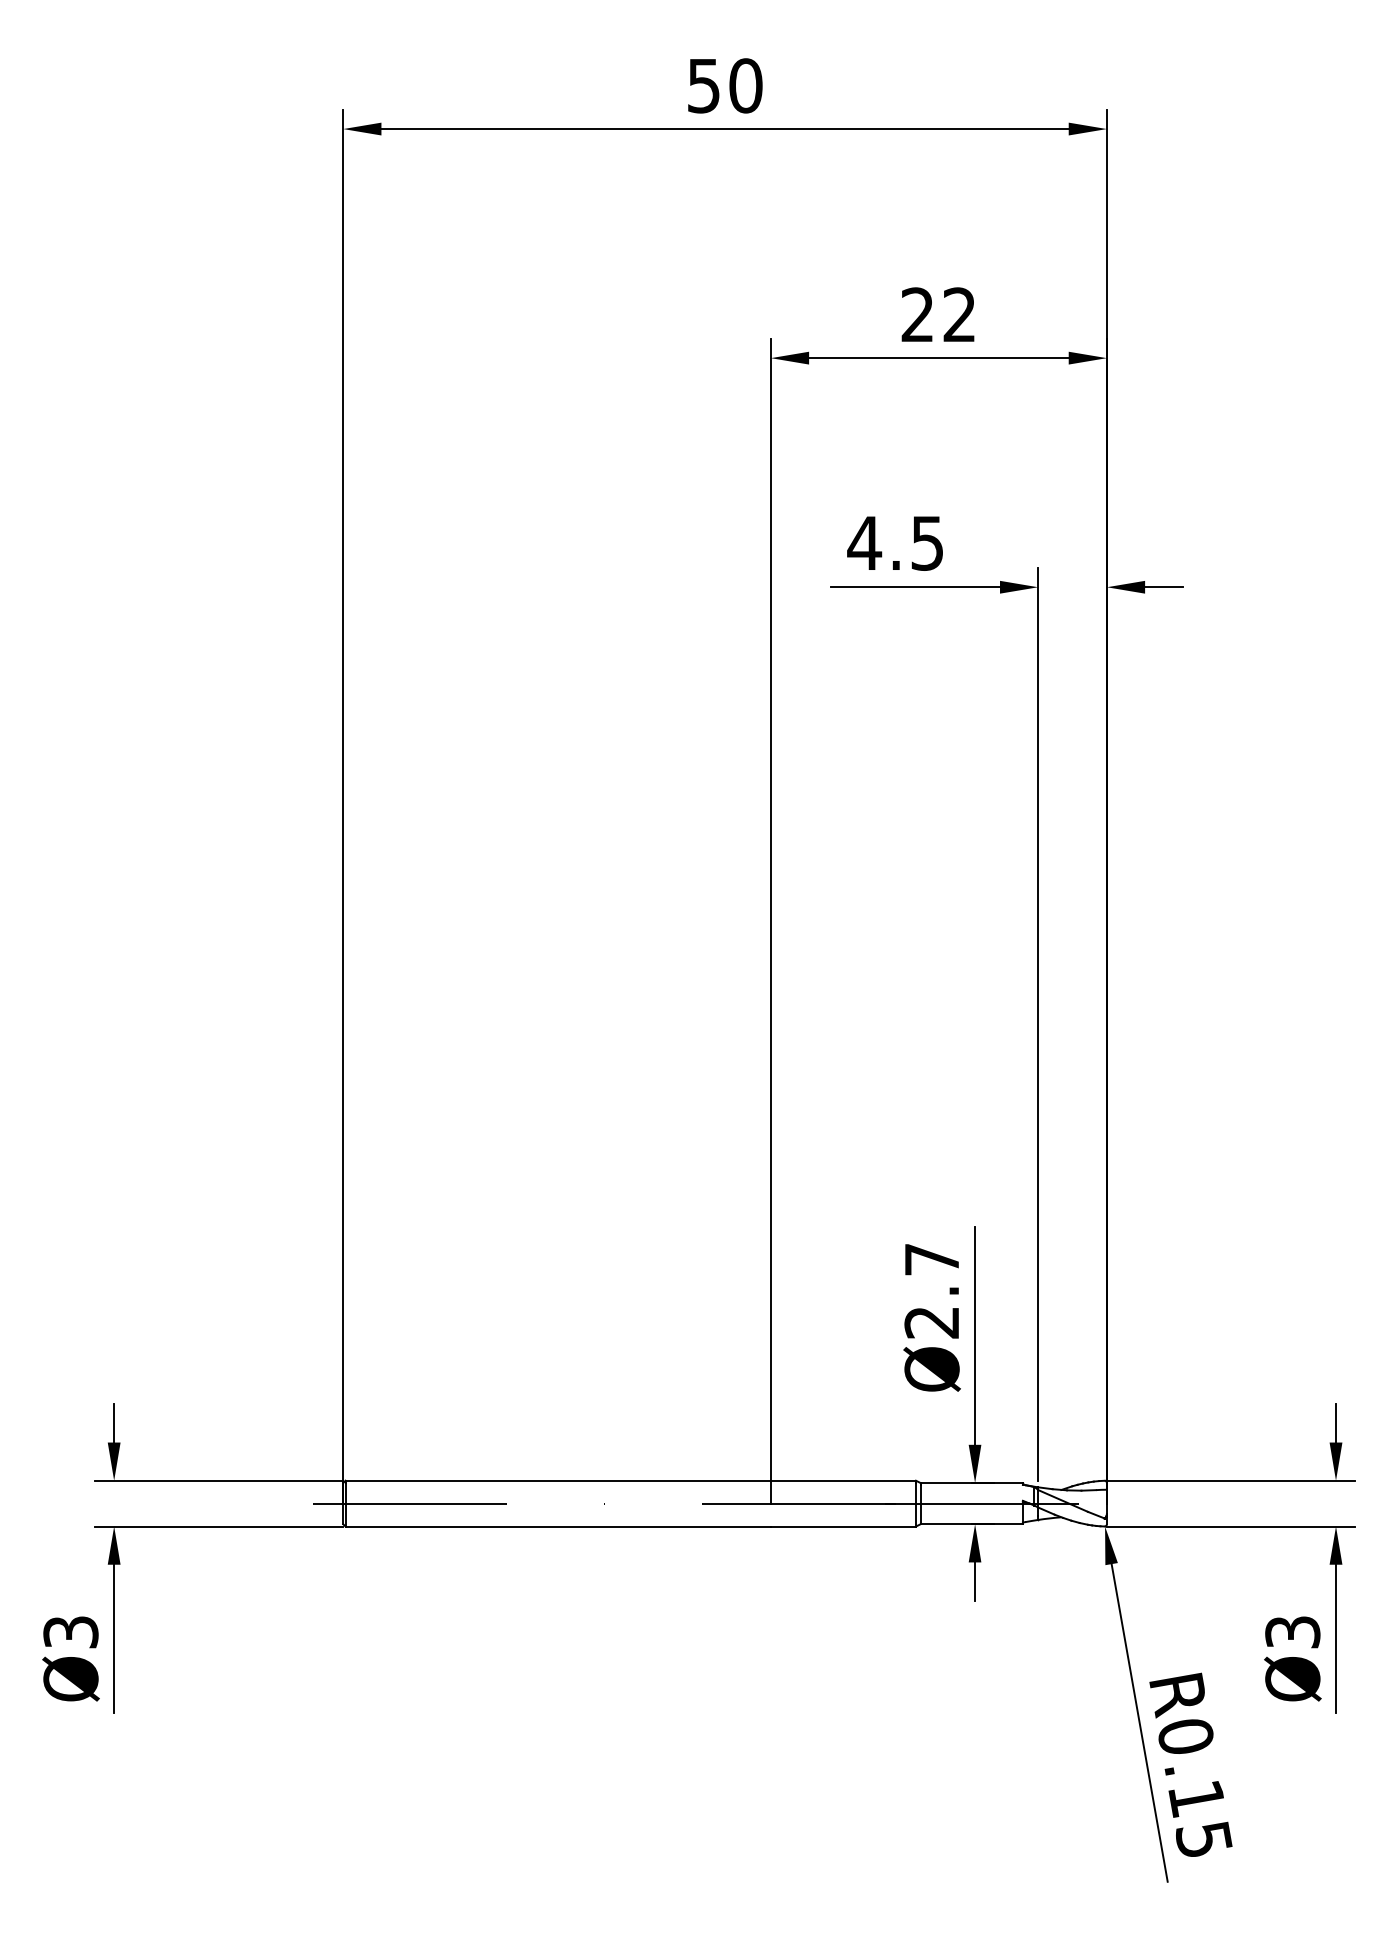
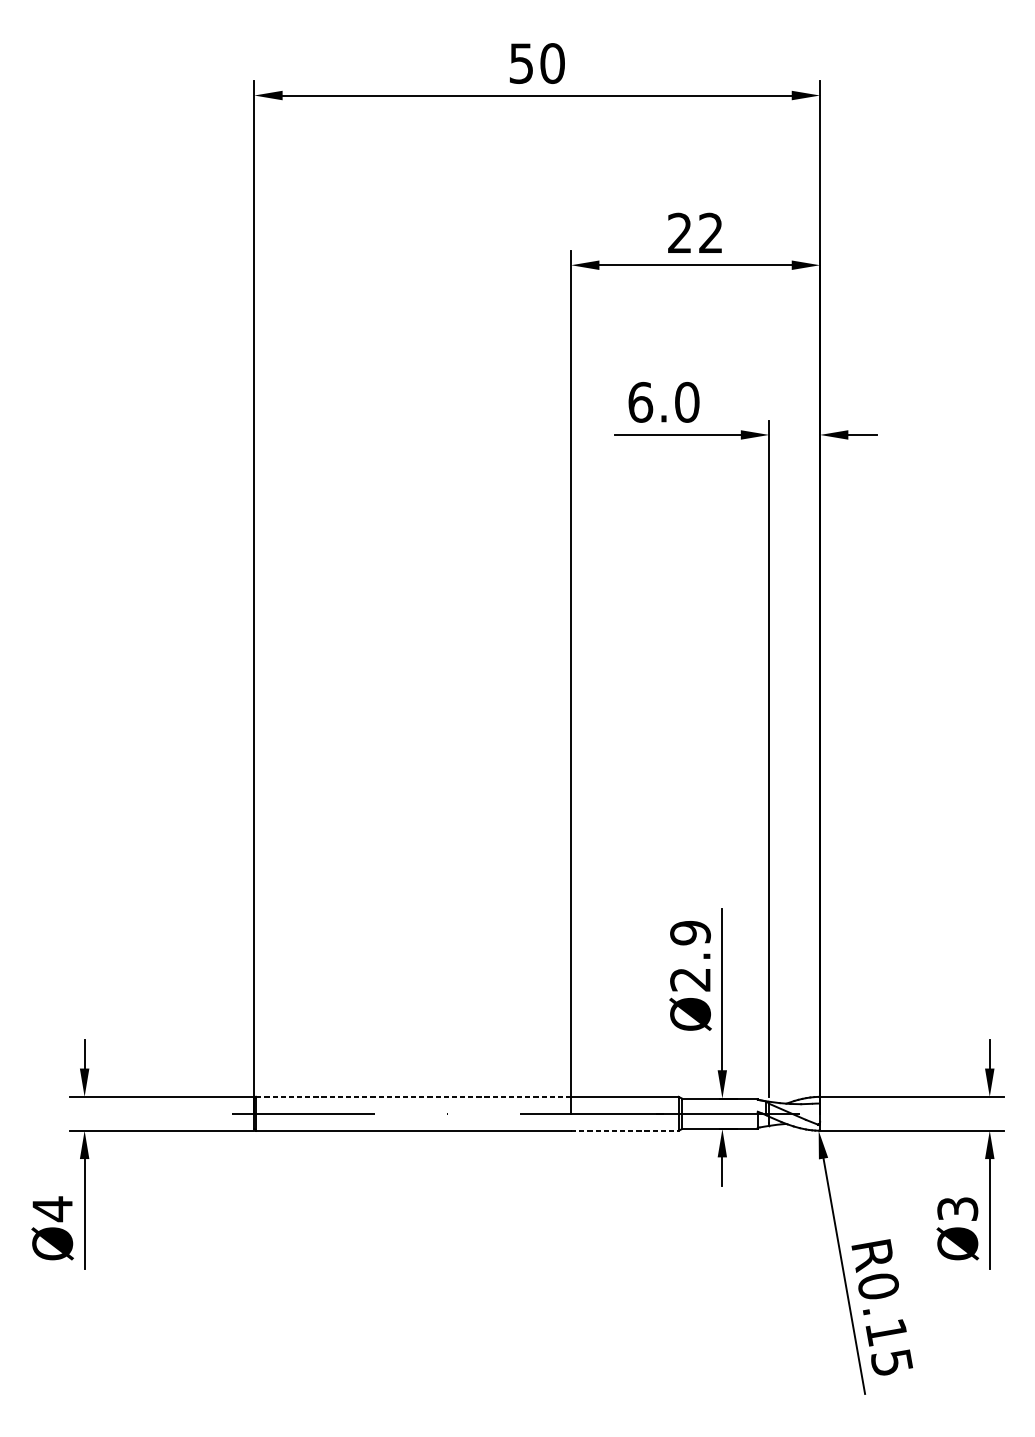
text: (895, 542) -> (663, 401), 4.5 -> 6.0
text: (931, 1259) -> (690, 932), Ø2.7 -> Ø2.9
line: (558, 1480) -> (413, 1096), solid -> dashed
line: (843, 1526) -> (624, 1130), solid -> dashed
text: (70, 1632) -> (52, 1209), Ø3 -> Ø4

